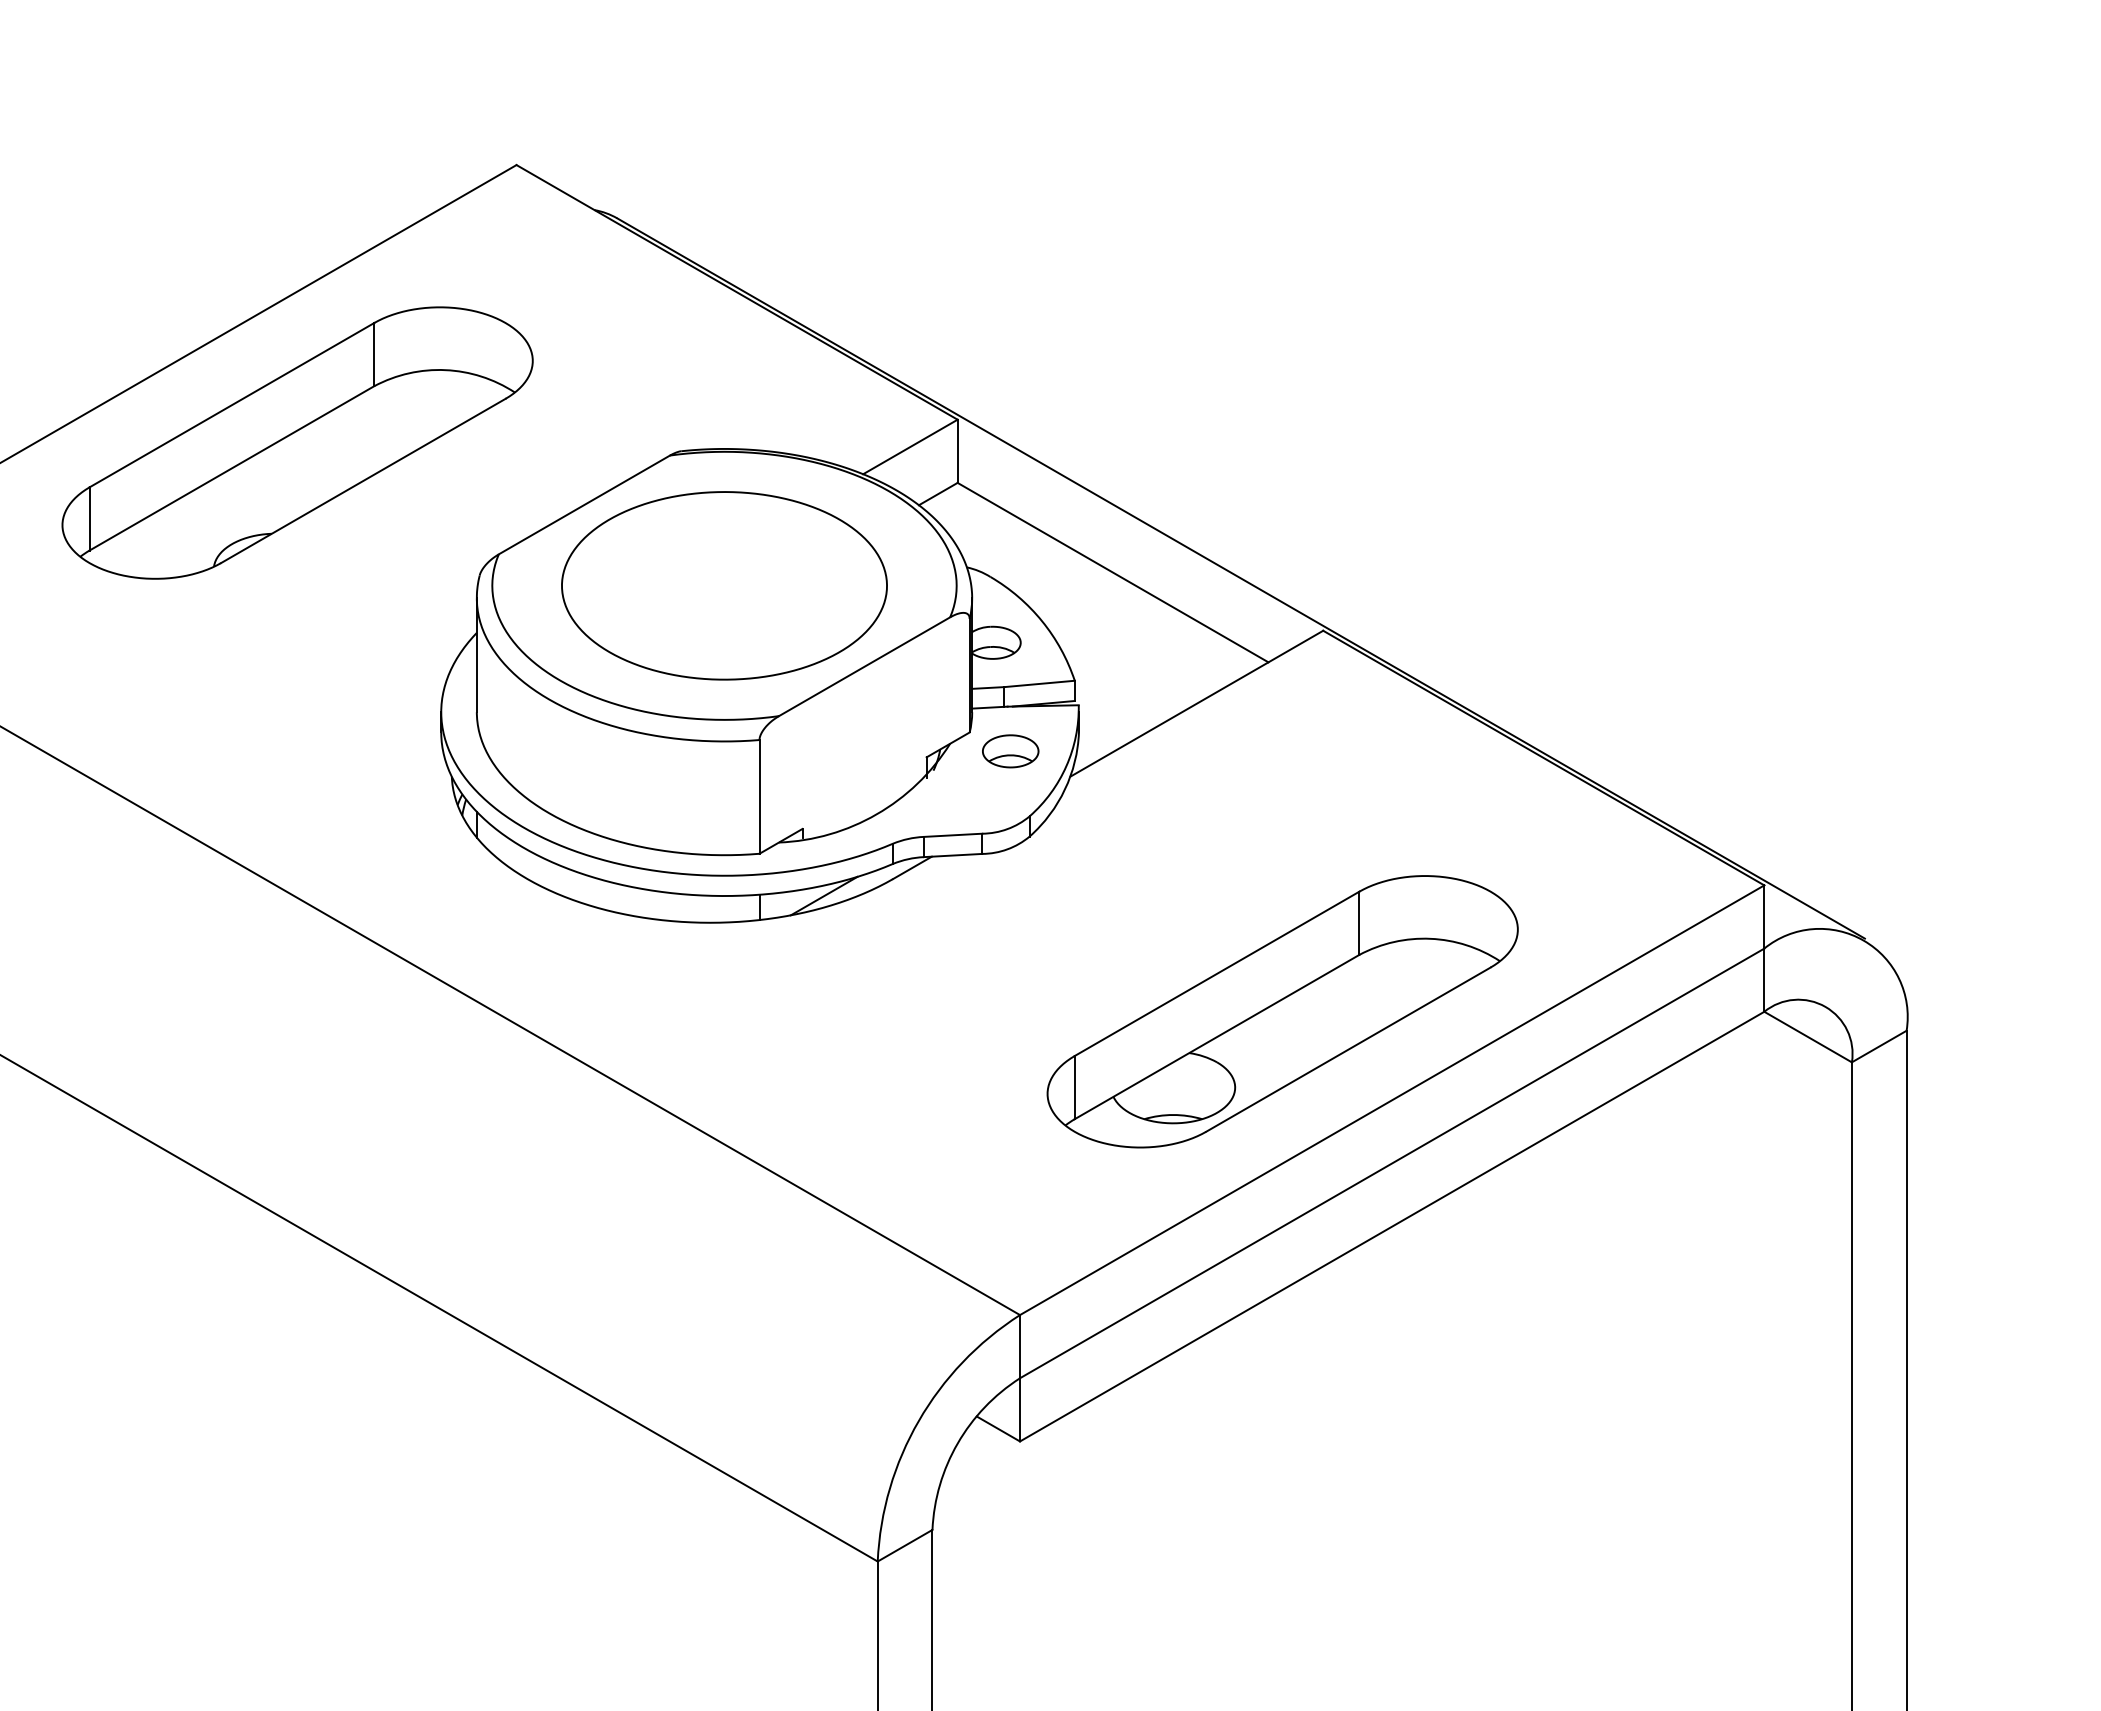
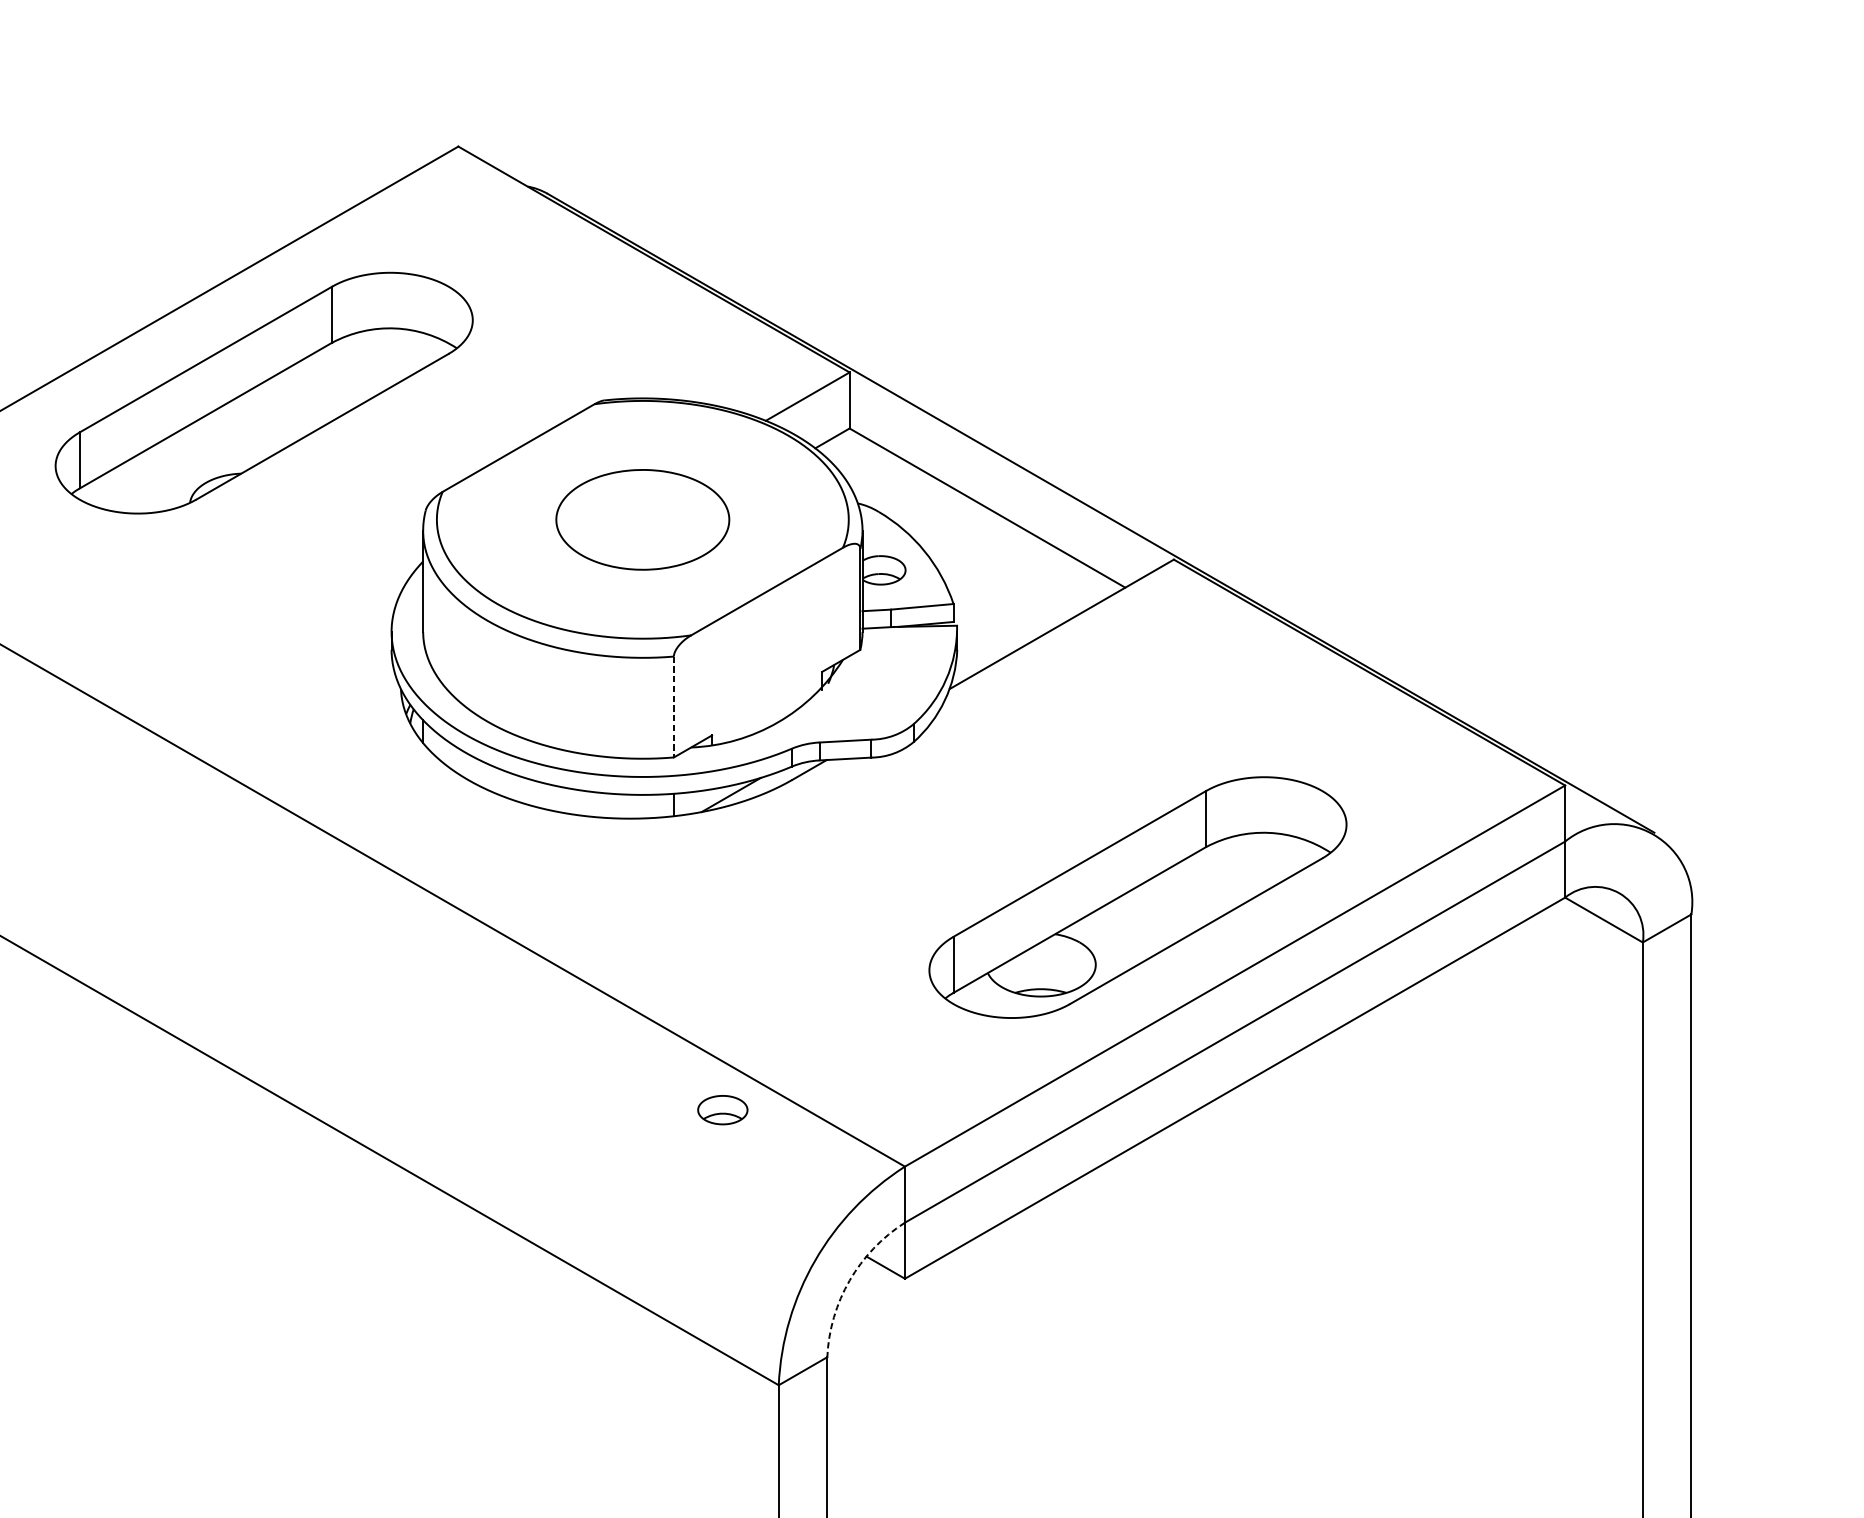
part: (724, 585) -> (642, 519), size x0.6
part: (1010, 751) -> (722, 1110), moved
line: (759, 796) -> (673, 706), solid -> dashed
arc: (957, 1443) -> (849, 1280), solid -> dashed

